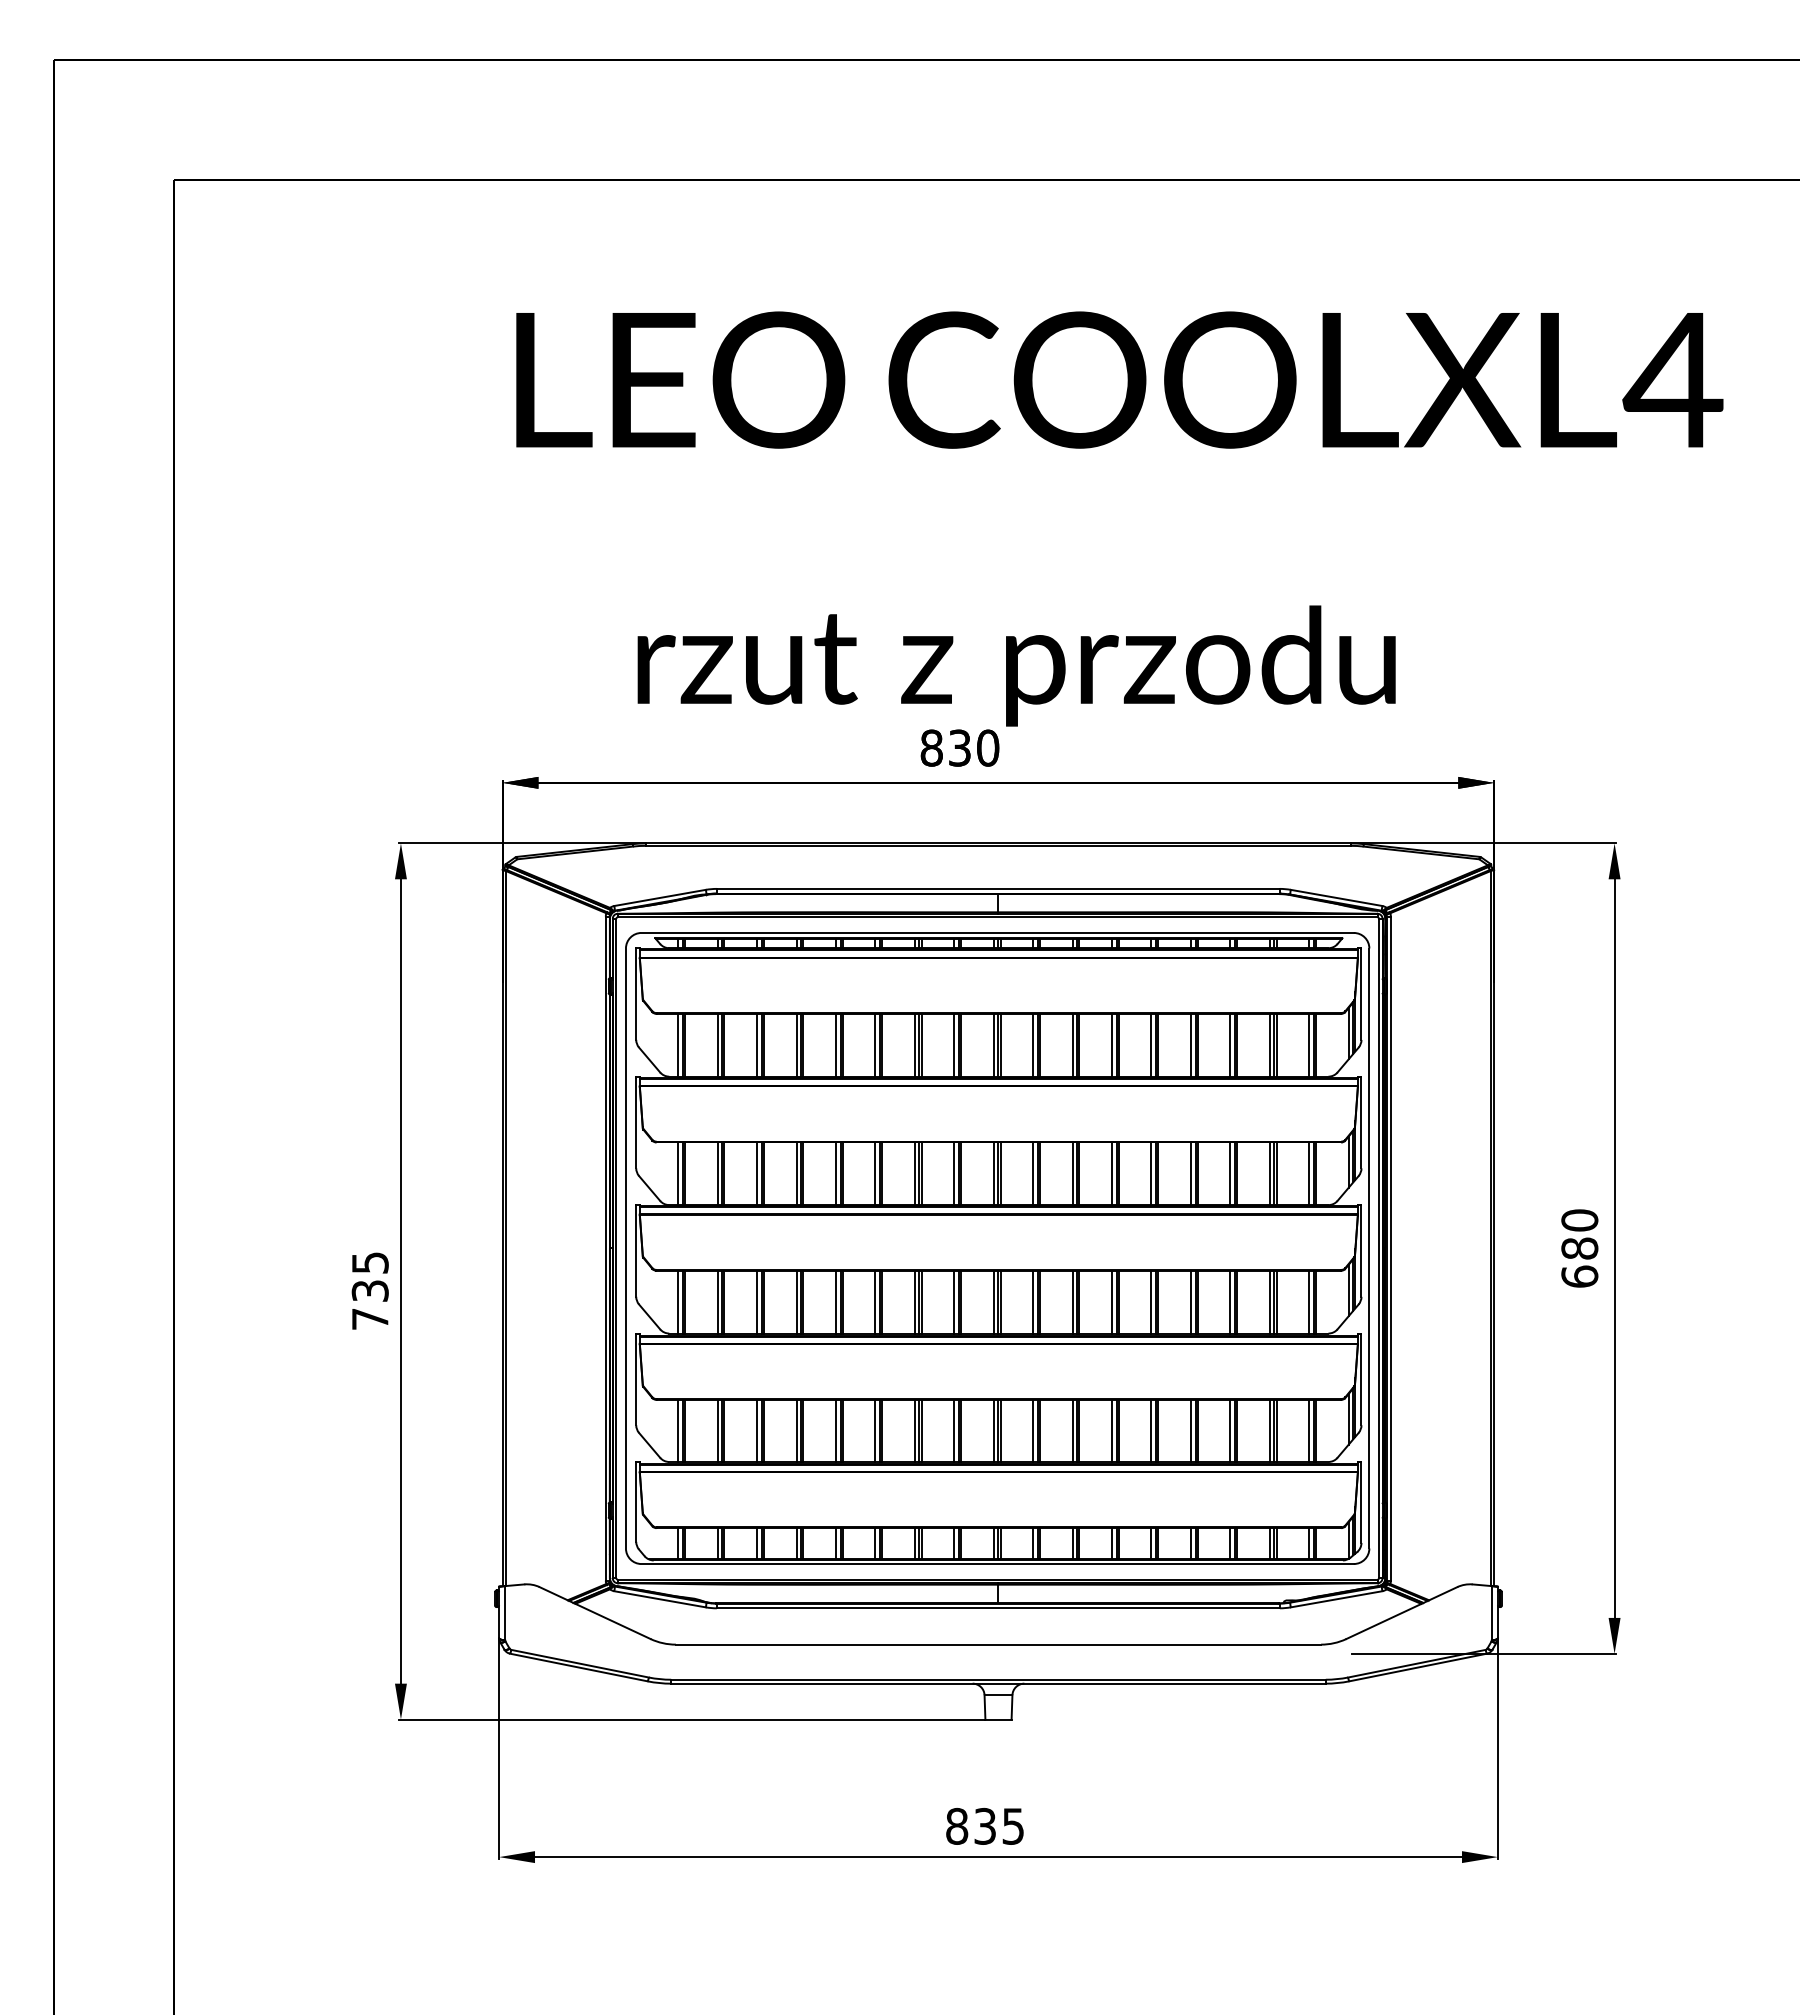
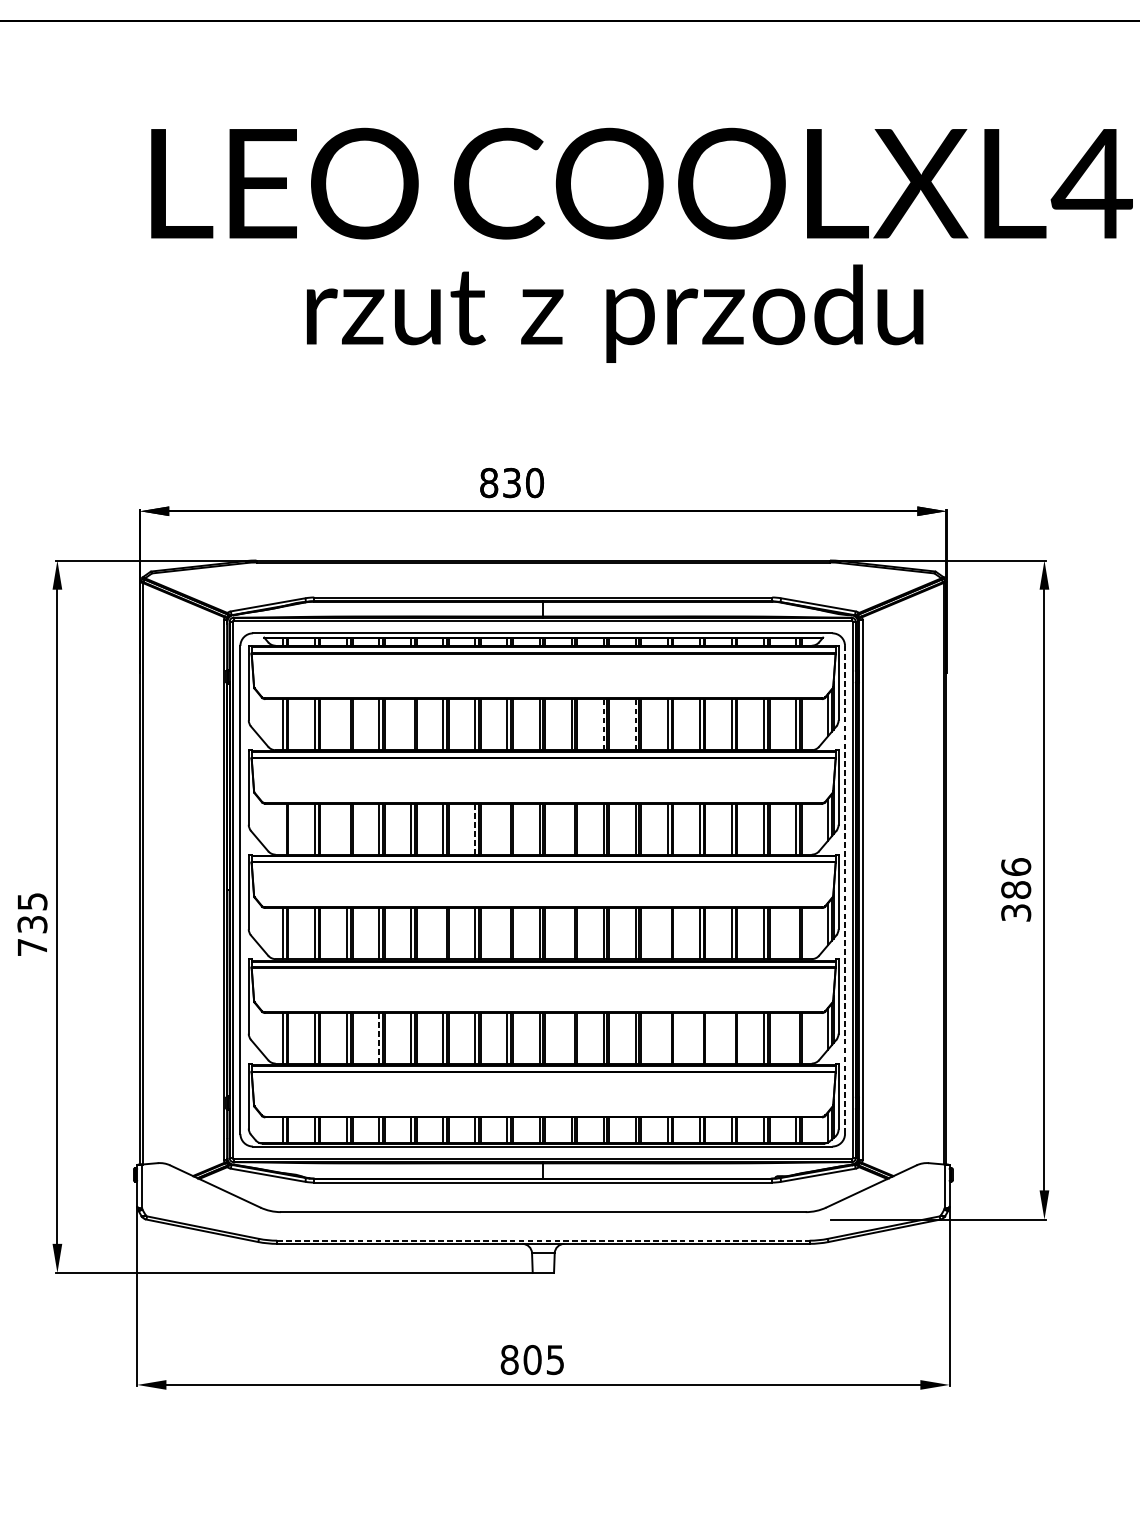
text: (1016, 665) -> (614, 313), moved
line: (757, 1044) -> (347, 724), removed
line: (835, 1044) -> (410, 724), removed
line: (1072, 1044) -> (603, 724), solid -> dashed
line: (1112, 1044) -> (636, 724), solid -> dashed
line: (678, 1173) -> (283, 828), removed
line: (757, 1173) -> (347, 828), removed
line: (914, 1173) -> (475, 828), solid -> dashed
line: (954, 1173) -> (507, 828), removed
line: (1033, 1173) -> (571, 828), removed
line: (1369, 1248) -> (845, 889), solid -> dashed
text: (1579, 1248) -> (1015, 889), 680 -> 386
line: (875, 1301) -> (443, 933), removed
line: (954, 1301) -> (507, 933), removed
line: (1033, 1301) -> (571, 933), removed
line: (1151, 1301) -> (667, 933), removed
line: (1309, 1301) -> (796, 933), removed
line: (796, 1430) -> (379, 1037), solid -> dashed
line: (1033, 1430) -> (571, 1037), removed
line: (1151, 1430) -> (667, 1037), removed
line: (1190, 1430) -> (699, 1037), removed
line: (1230, 1430) -> (732, 1037), removed
line: (1309, 1430) -> (796, 1037), removed
line: (999, 1679) -> (544, 1240), solid -> dashed
text: (985, 1826) -> (532, 1360), 835 -> 805

